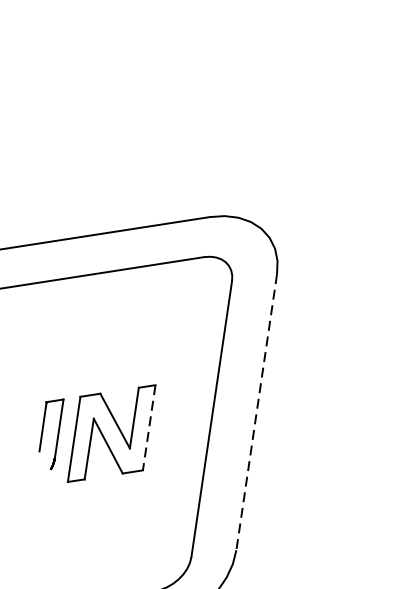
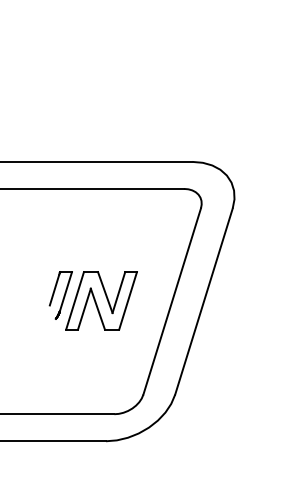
line: (256, 413) -> (203, 302), dashed -> solid
line: (148, 428) -> (127, 301), dashed -> solid

